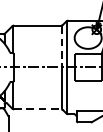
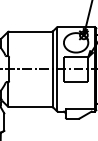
line: (61, 47) -> (52, 51), dashed -> solid
line: (38, 109) -> (31, 107), dashed -> solid

